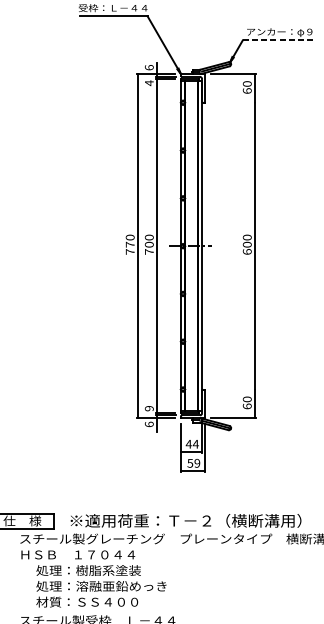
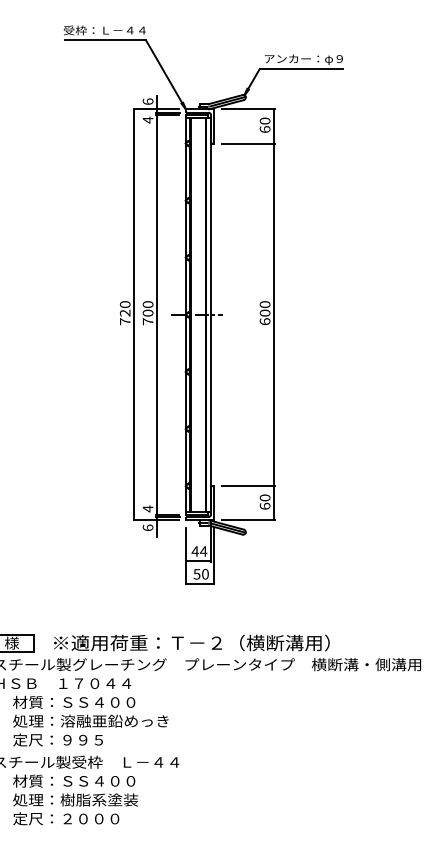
line: (277, 40) -> (301, 69), dashed -> solid
line: (233, 102) -> (248, 143), added
text: (129, 244) -> (124, 312), 770 -> 720
line: (233, 389) -> (248, 486), added
text: (148, 408) -> (147, 508), 9 -> 4
text: (197, 463) -> (205, 574), 59 -> 50
text: (88, 569) -> (75, 701), 処理：樹脂系塗装 -> 材質：ＳＳ４００
text: (86, 601) -> (73, 739), 材質：ＳＳ４００ -> 定尺：９９５

